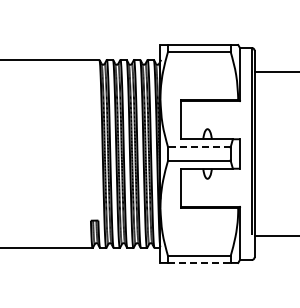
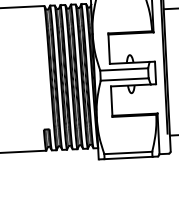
line: (198, 147) -> (123, 69), dashed -> solid
line: (199, 262) -> (128, 157), dashed -> solid

